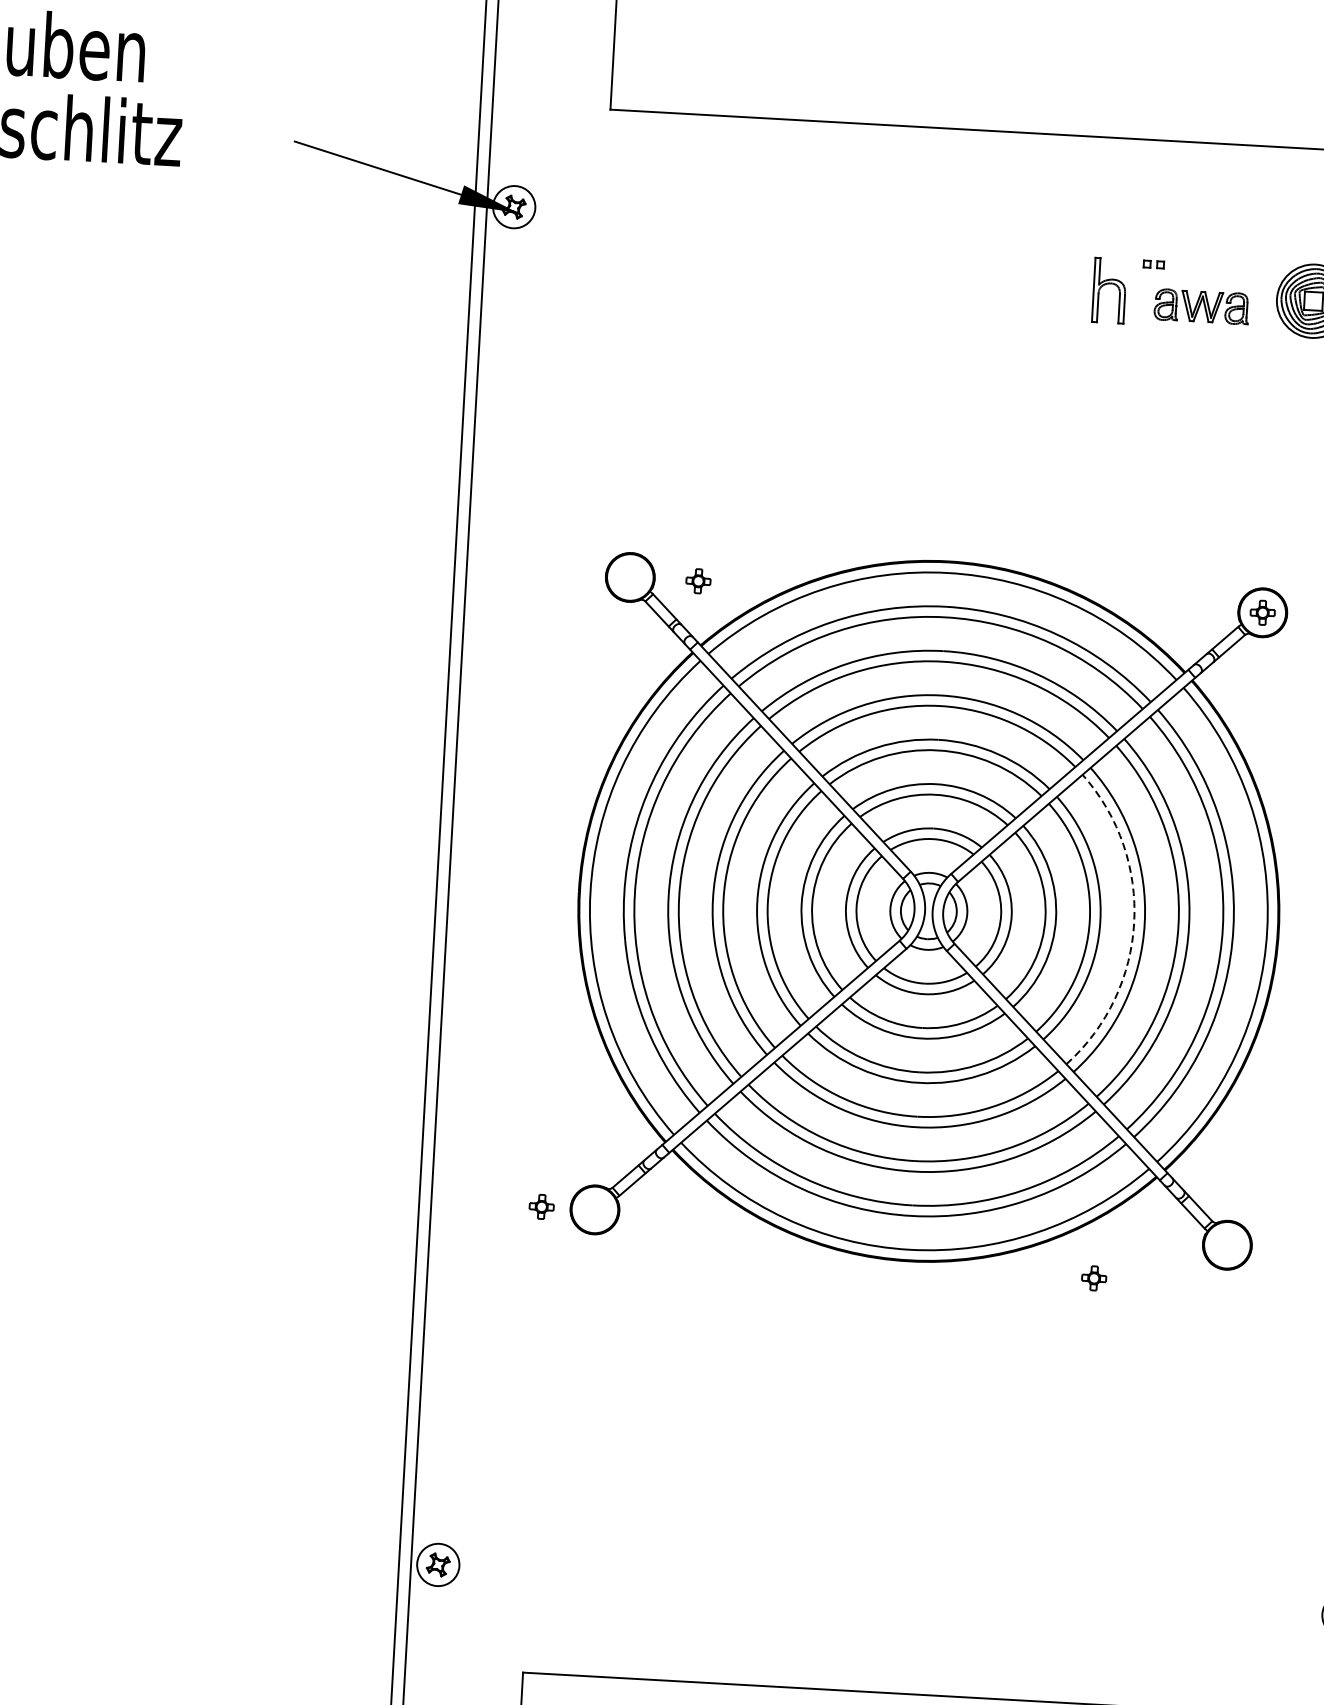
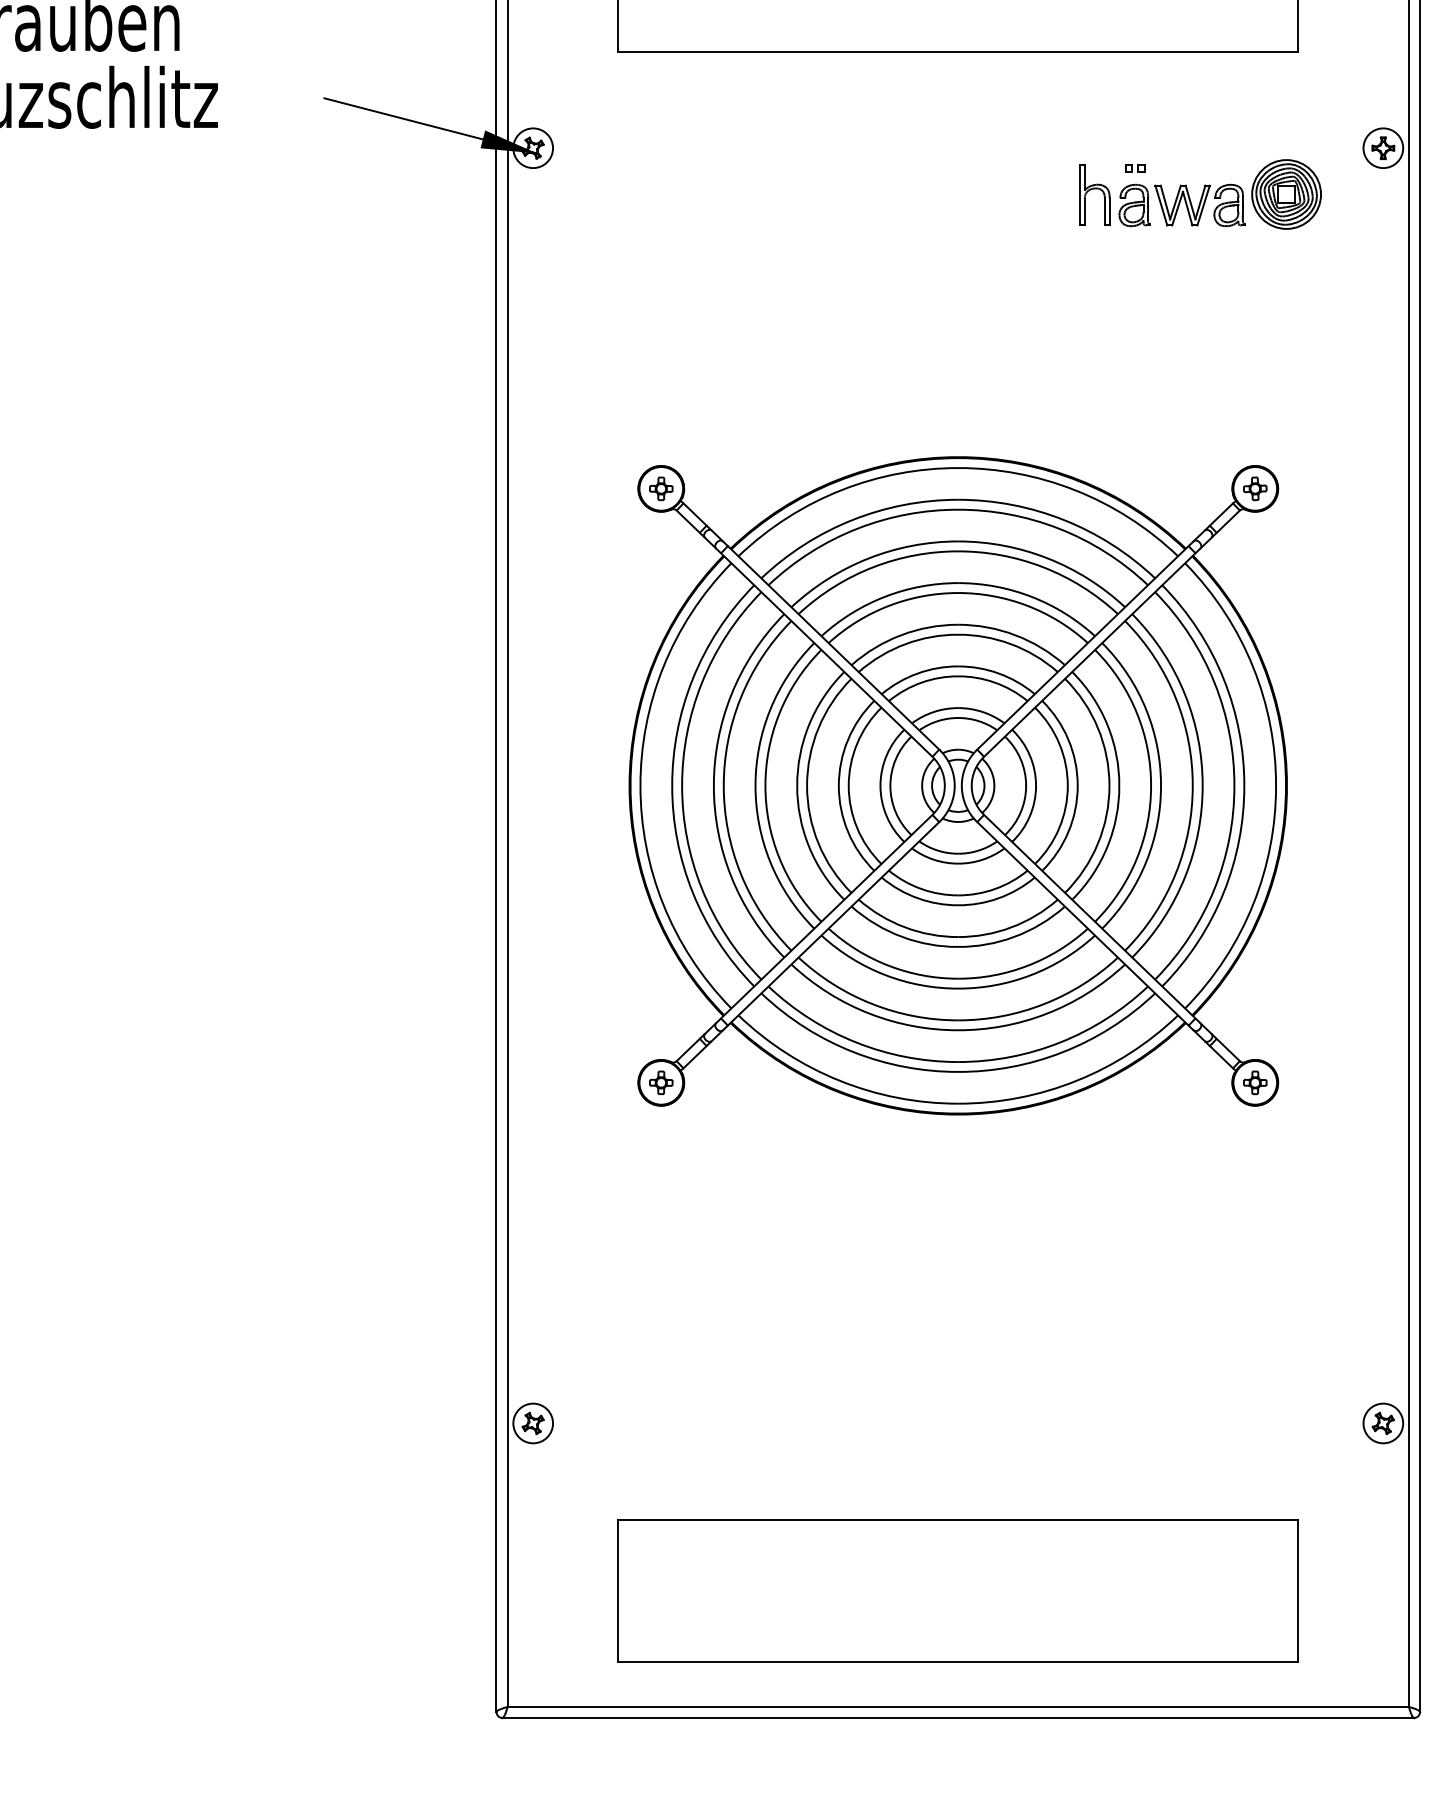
part: (1201, 306) -> (1181, 205), size x1.43
part: (698, 580) -> (661, 488), moved
arc: (1134, 922) -> (1151, 785), dashed -> solid
part: (541, 1206) -> (661, 1082), moved
part: (1094, 1278) -> (1255, 1082), moved

